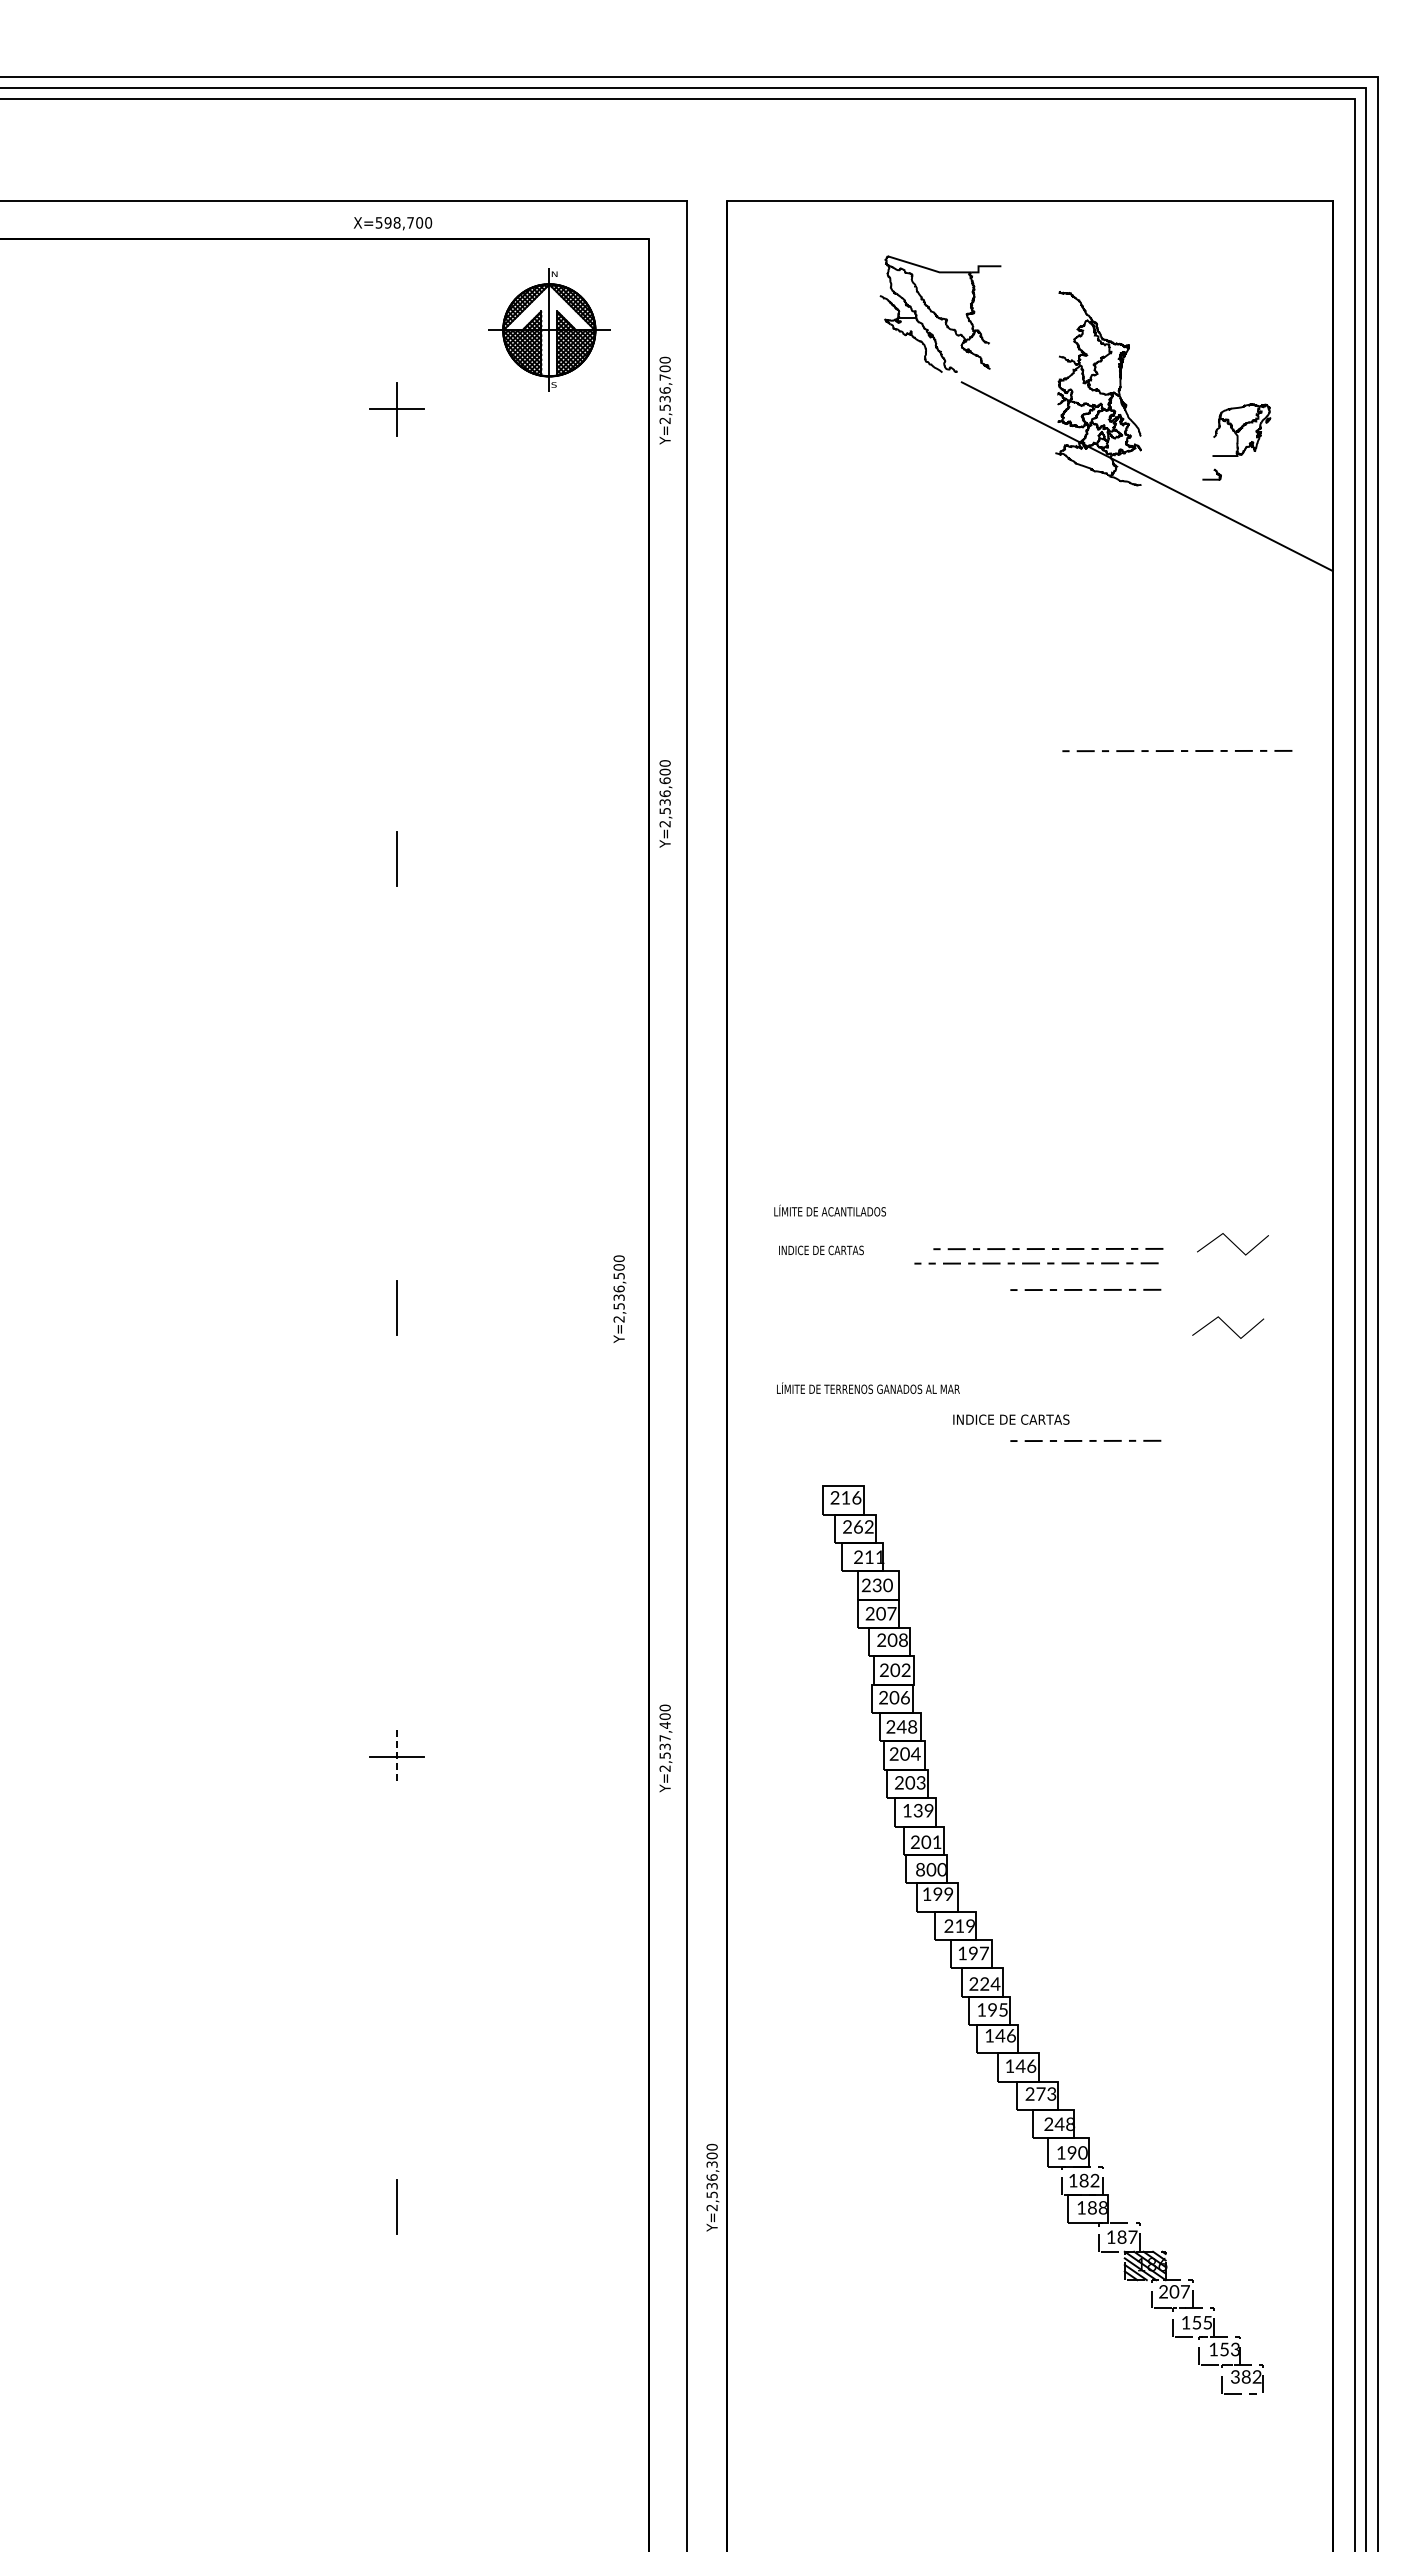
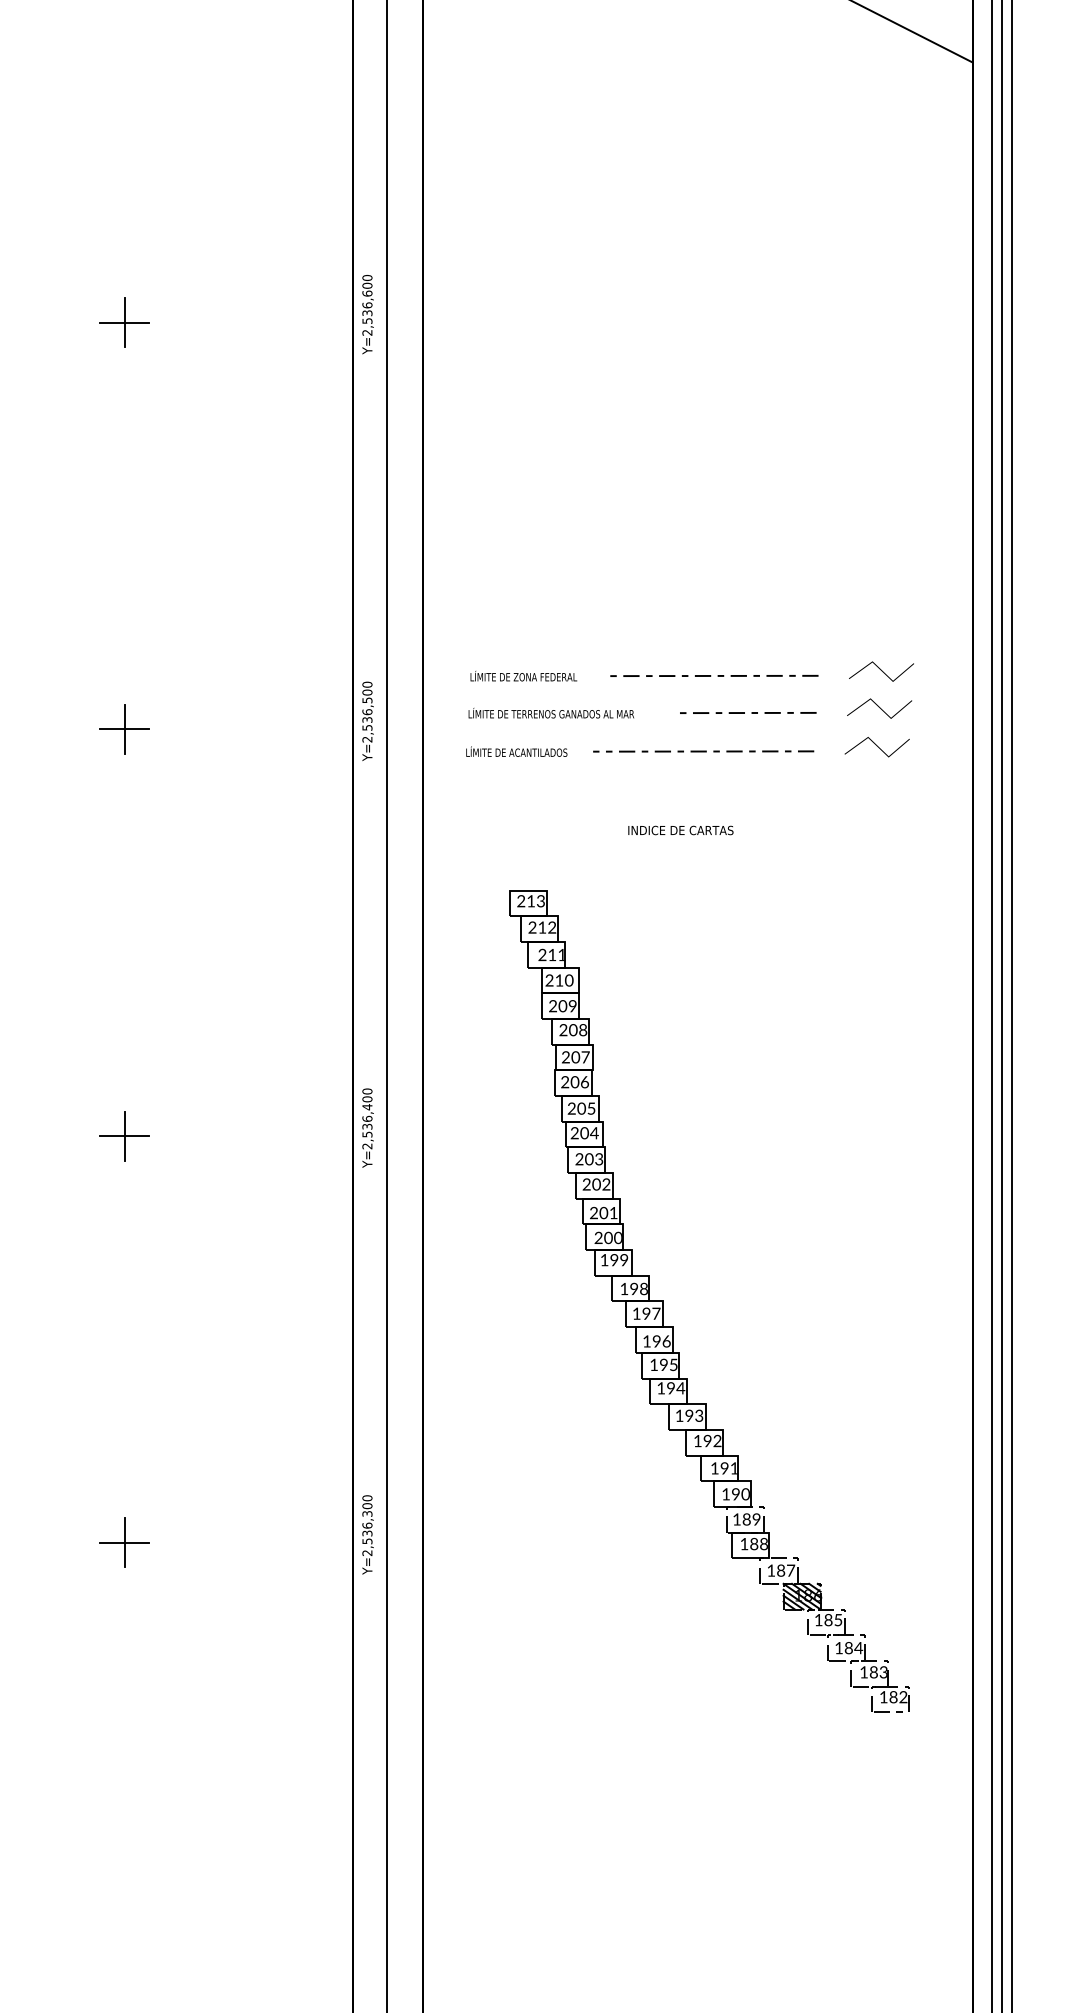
line: (1173, 751) -> (827, 225), removed
text: (665, 803) -> (367, 314), moved
line: (397, 858) -> (125, 322), added
text: (829, 1210) -> (516, 751), moved
text: (838, 1249) -> (524, 676), INDICE DE CARTAS -> LÍMITE DE ZONA FEDERAL
line: (1036, 1263) -> (703, 751), moved
line: (1230, 1284) -> (879, 708), added
text: (619, 1298) -> (367, 720), moved
line: (397, 1308) -> (125, 729), added
text: (868, 1387) -> (551, 712), moved
line: (1082, 1440) -> (745, 849), removed
text: (856, 1497) -> (540, 900), 216 -> 213
text: (858, 1526) -> (542, 927), 262 -> 212
text: (876, 1585) -> (558, 980), 230 -> 210
text: (891, 1613) -> (572, 1005), 207 -> 209
text: (905, 1669) -> (585, 1056), 202 -> 207
text: (906, 1726) -> (585, 1108), 248 -> 205
text: (664, 1737) -> (366, 1118), Y=2,537,400 -> Y=2,536,400
line: (397, 1757) -> (125, 1136), dashed -> solid
text: (918, 1810) -> (596, 1184), 139 -> 202
text: (920, 1870) -> (598, 1238), 800 -> 200
text: (959, 1925) -> (633, 1288), 219 -> 198
text: (984, 1983) -> (656, 1340), 224 -> 196
text: (1005, 2035) -> (675, 1388), 146 -> 194
text: (1025, 2065) -> (693, 1415), 146 -> 193
text: (1040, 2093) -> (707, 1440), 273 -> 192
text: (1059, 2124) -> (724, 1468), 248 -> 191
text: (1094, 2181) -> (756, 1520), 182 -> 189
text: (712, 2187) -> (367, 1534), moved
line: (397, 2206) -> (125, 1542), added
text: (1174, 2291) -> (828, 1619), 207 -> 185
text: (1202, 2322) -> (853, 1647), 155 -> 184
text: (1224, 2349) -> (873, 1672), 153 -> 183
text: (1235, 2376) -> (883, 1696), 382 -> 182

